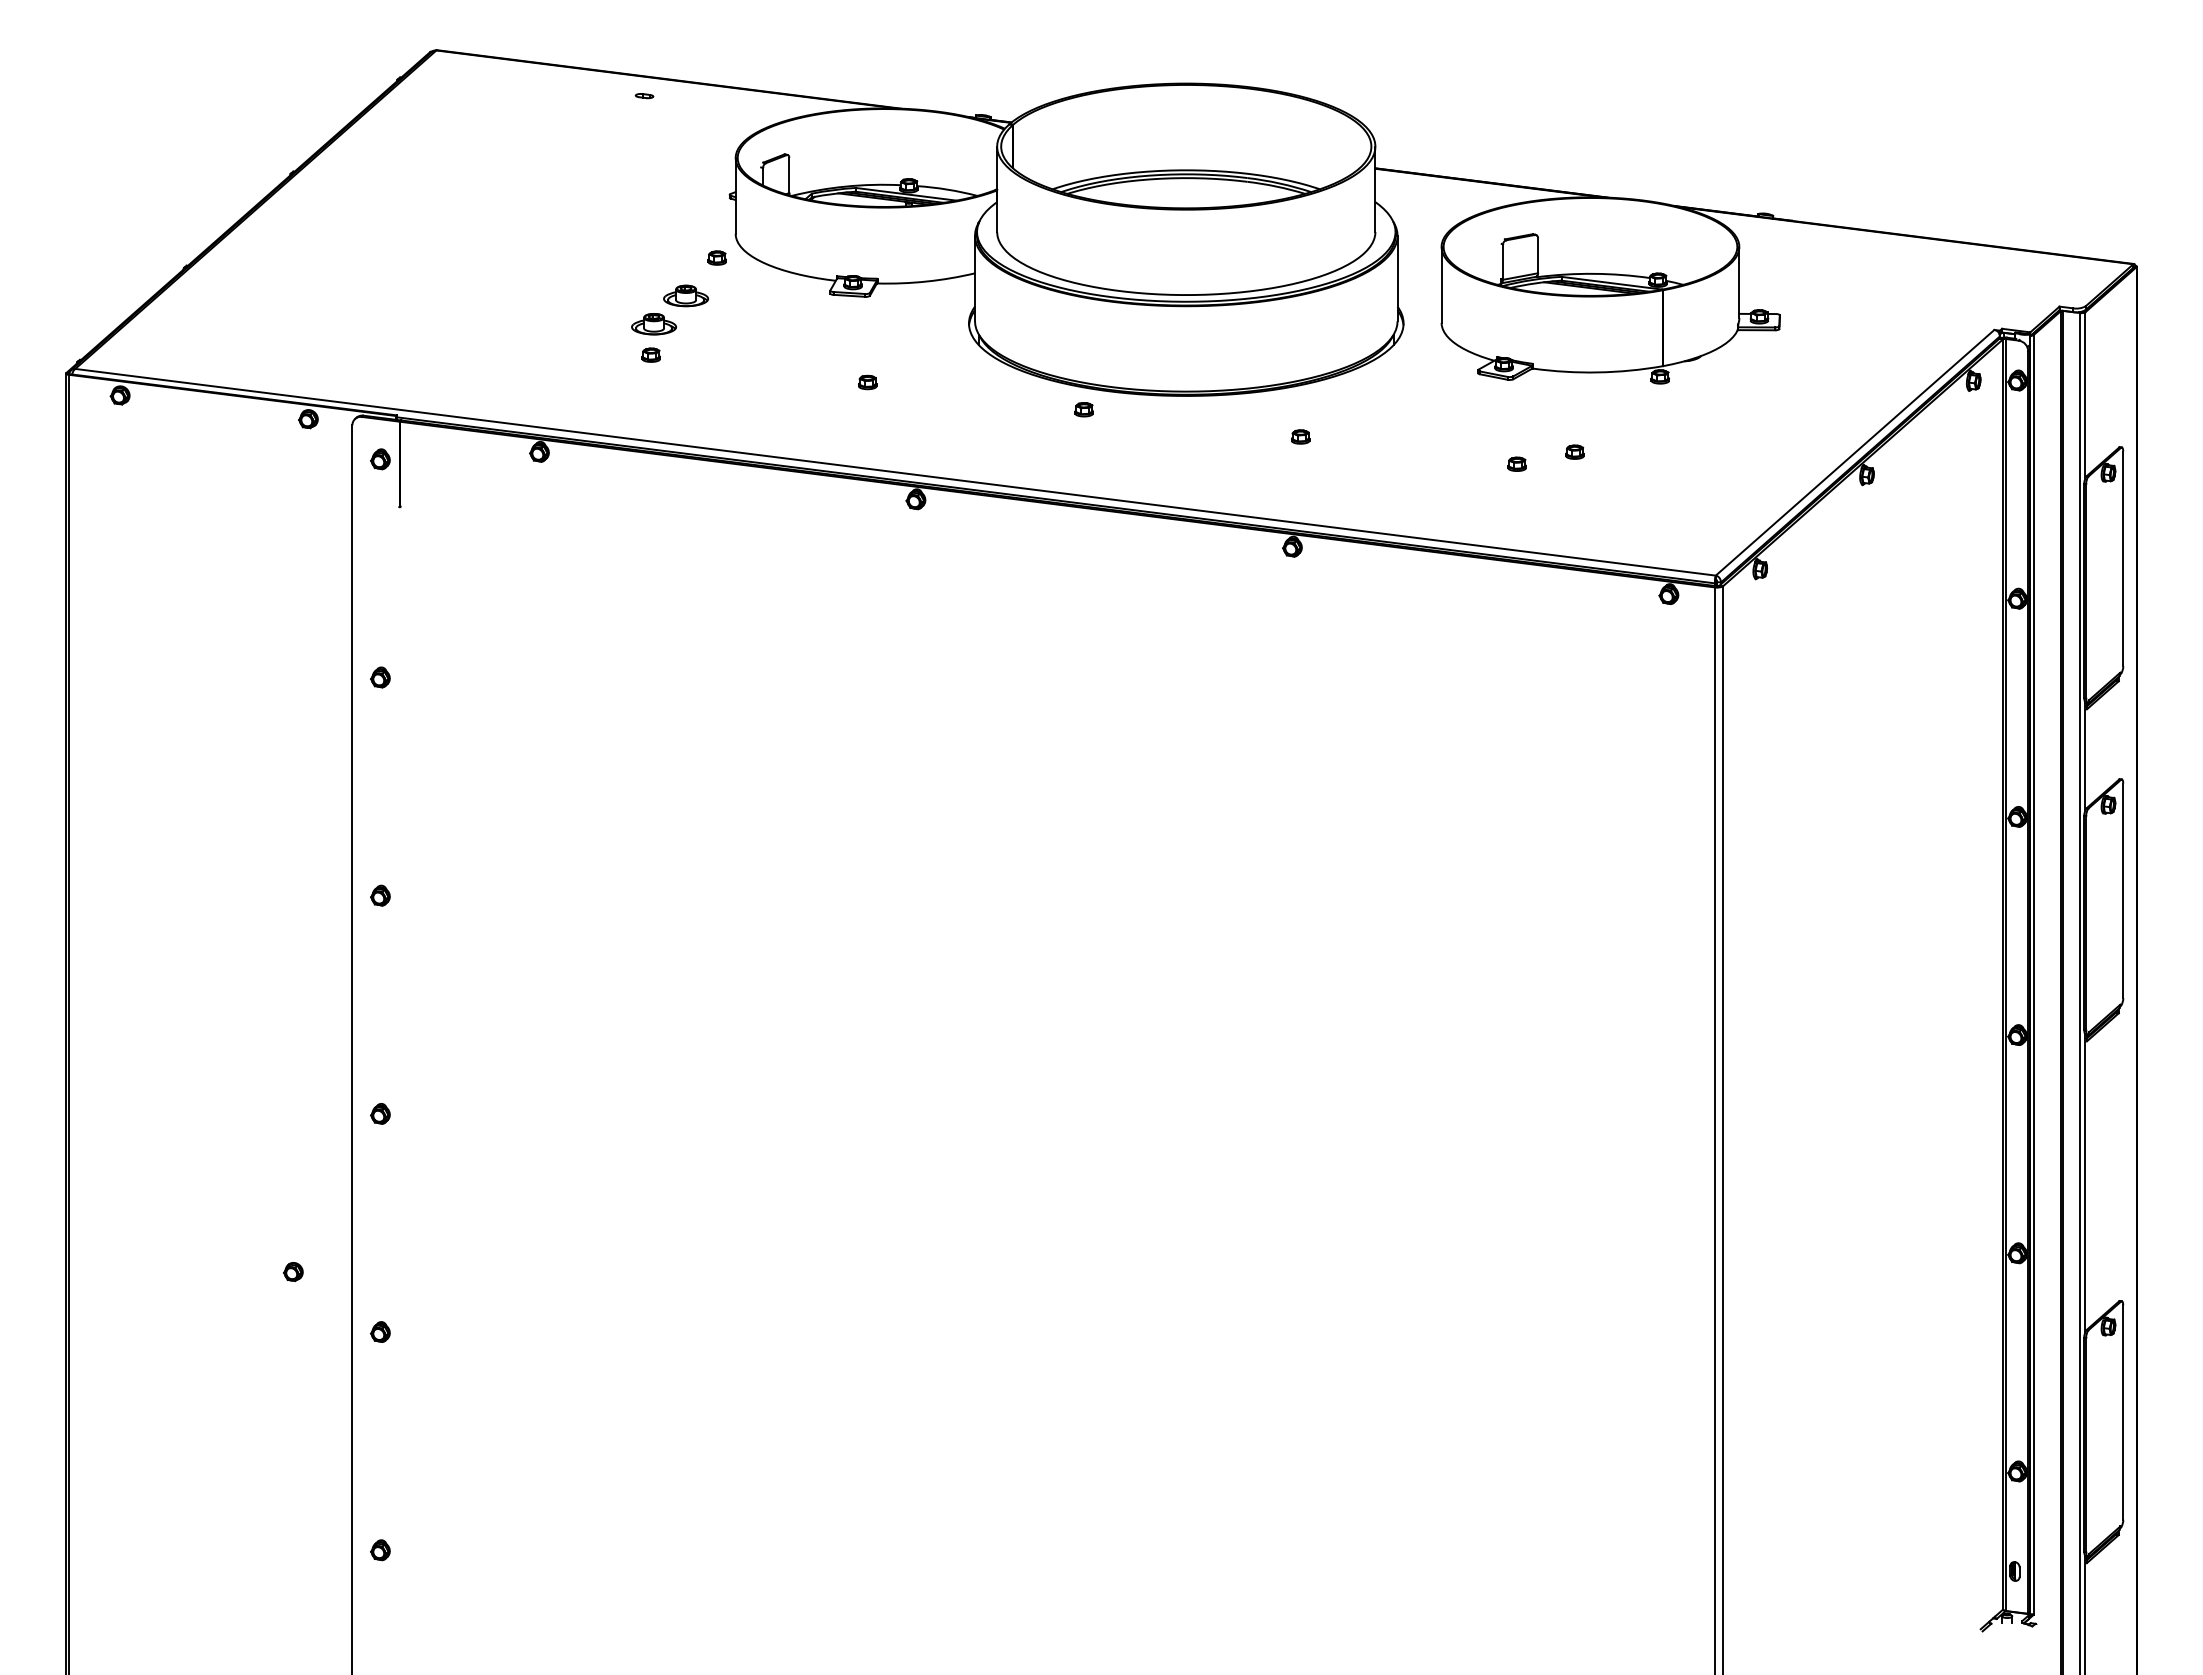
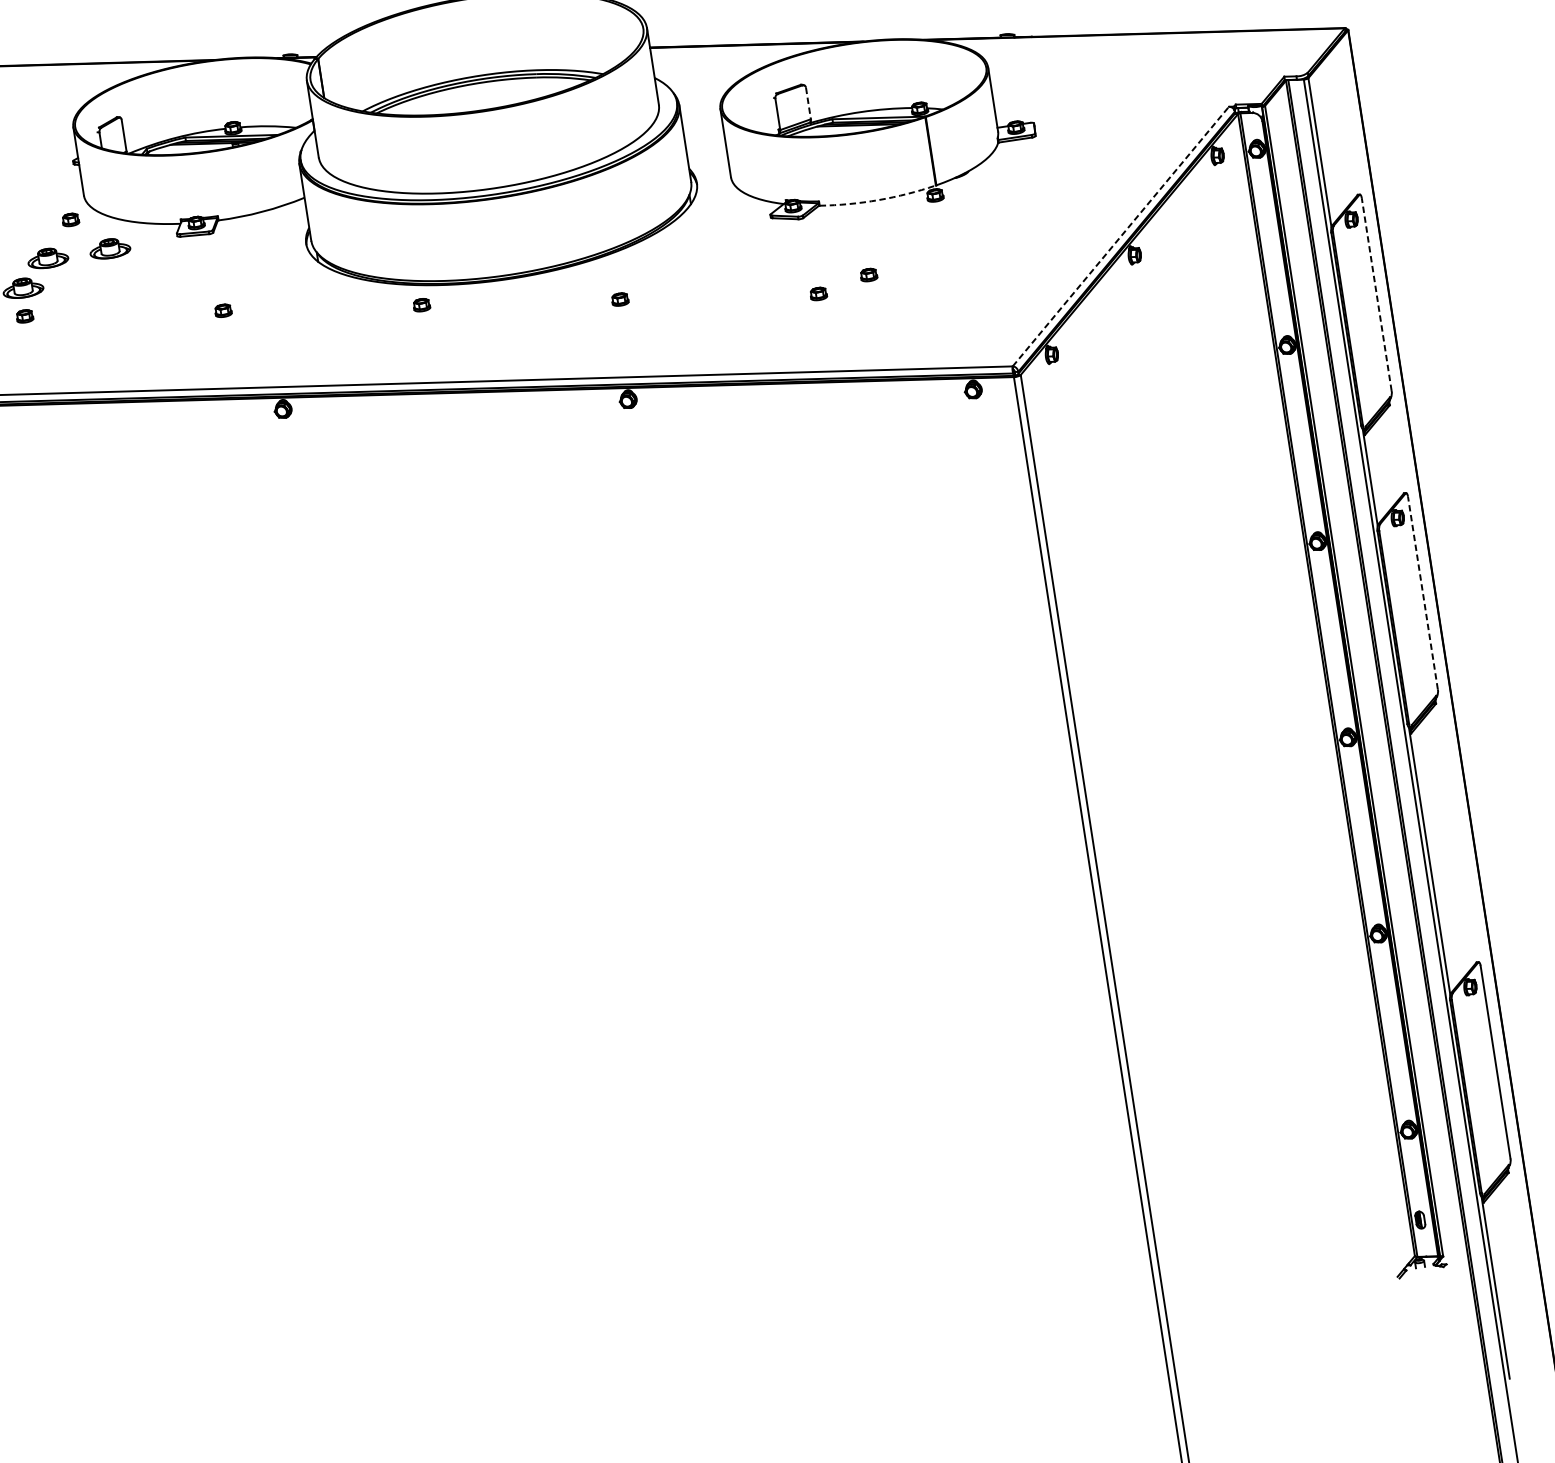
line: (1538, 255) -> (808, 103), solid -> dashed
part: (754, 295) -> (109, 248), added
arc: (1598, 372) -> (879, 200), solid -> dashed
line: (1855, 452) -> (1121, 236), solid -> dashed
line: (2123, 558) -> (1376, 294), solid -> dashed
line: (2123, 890) -> (1423, 592), solid -> dashed

